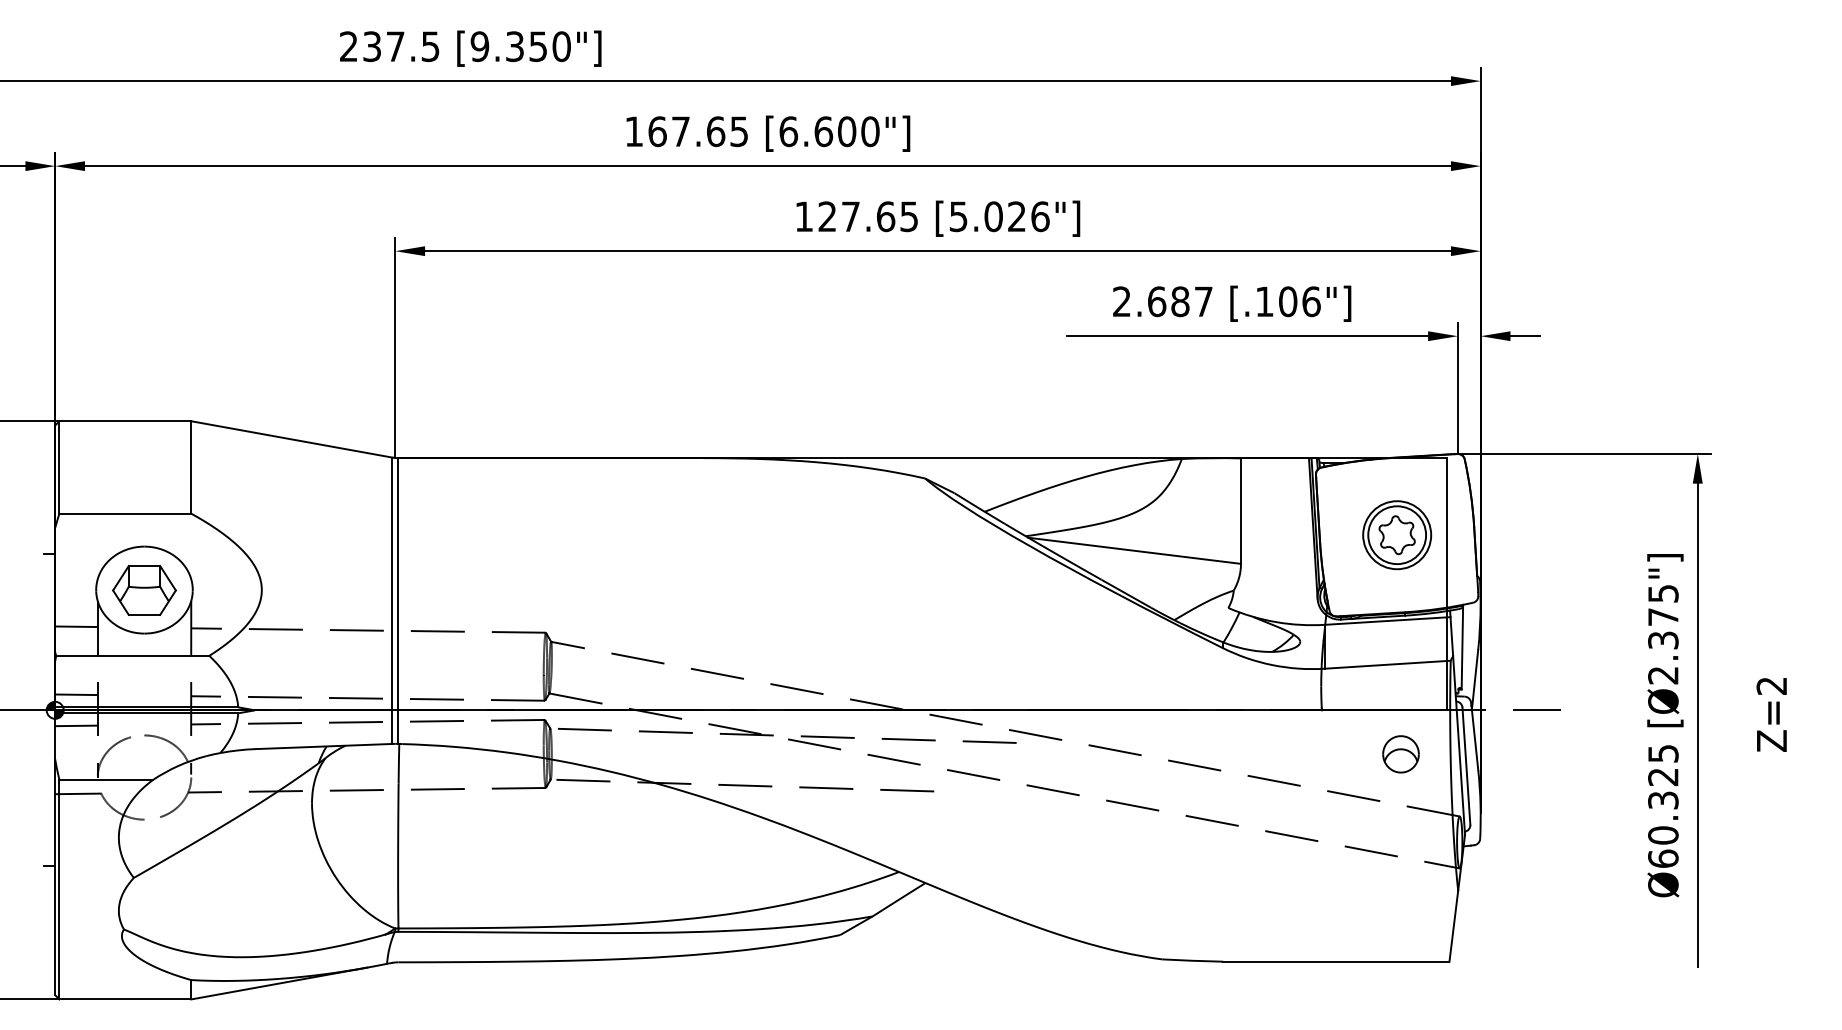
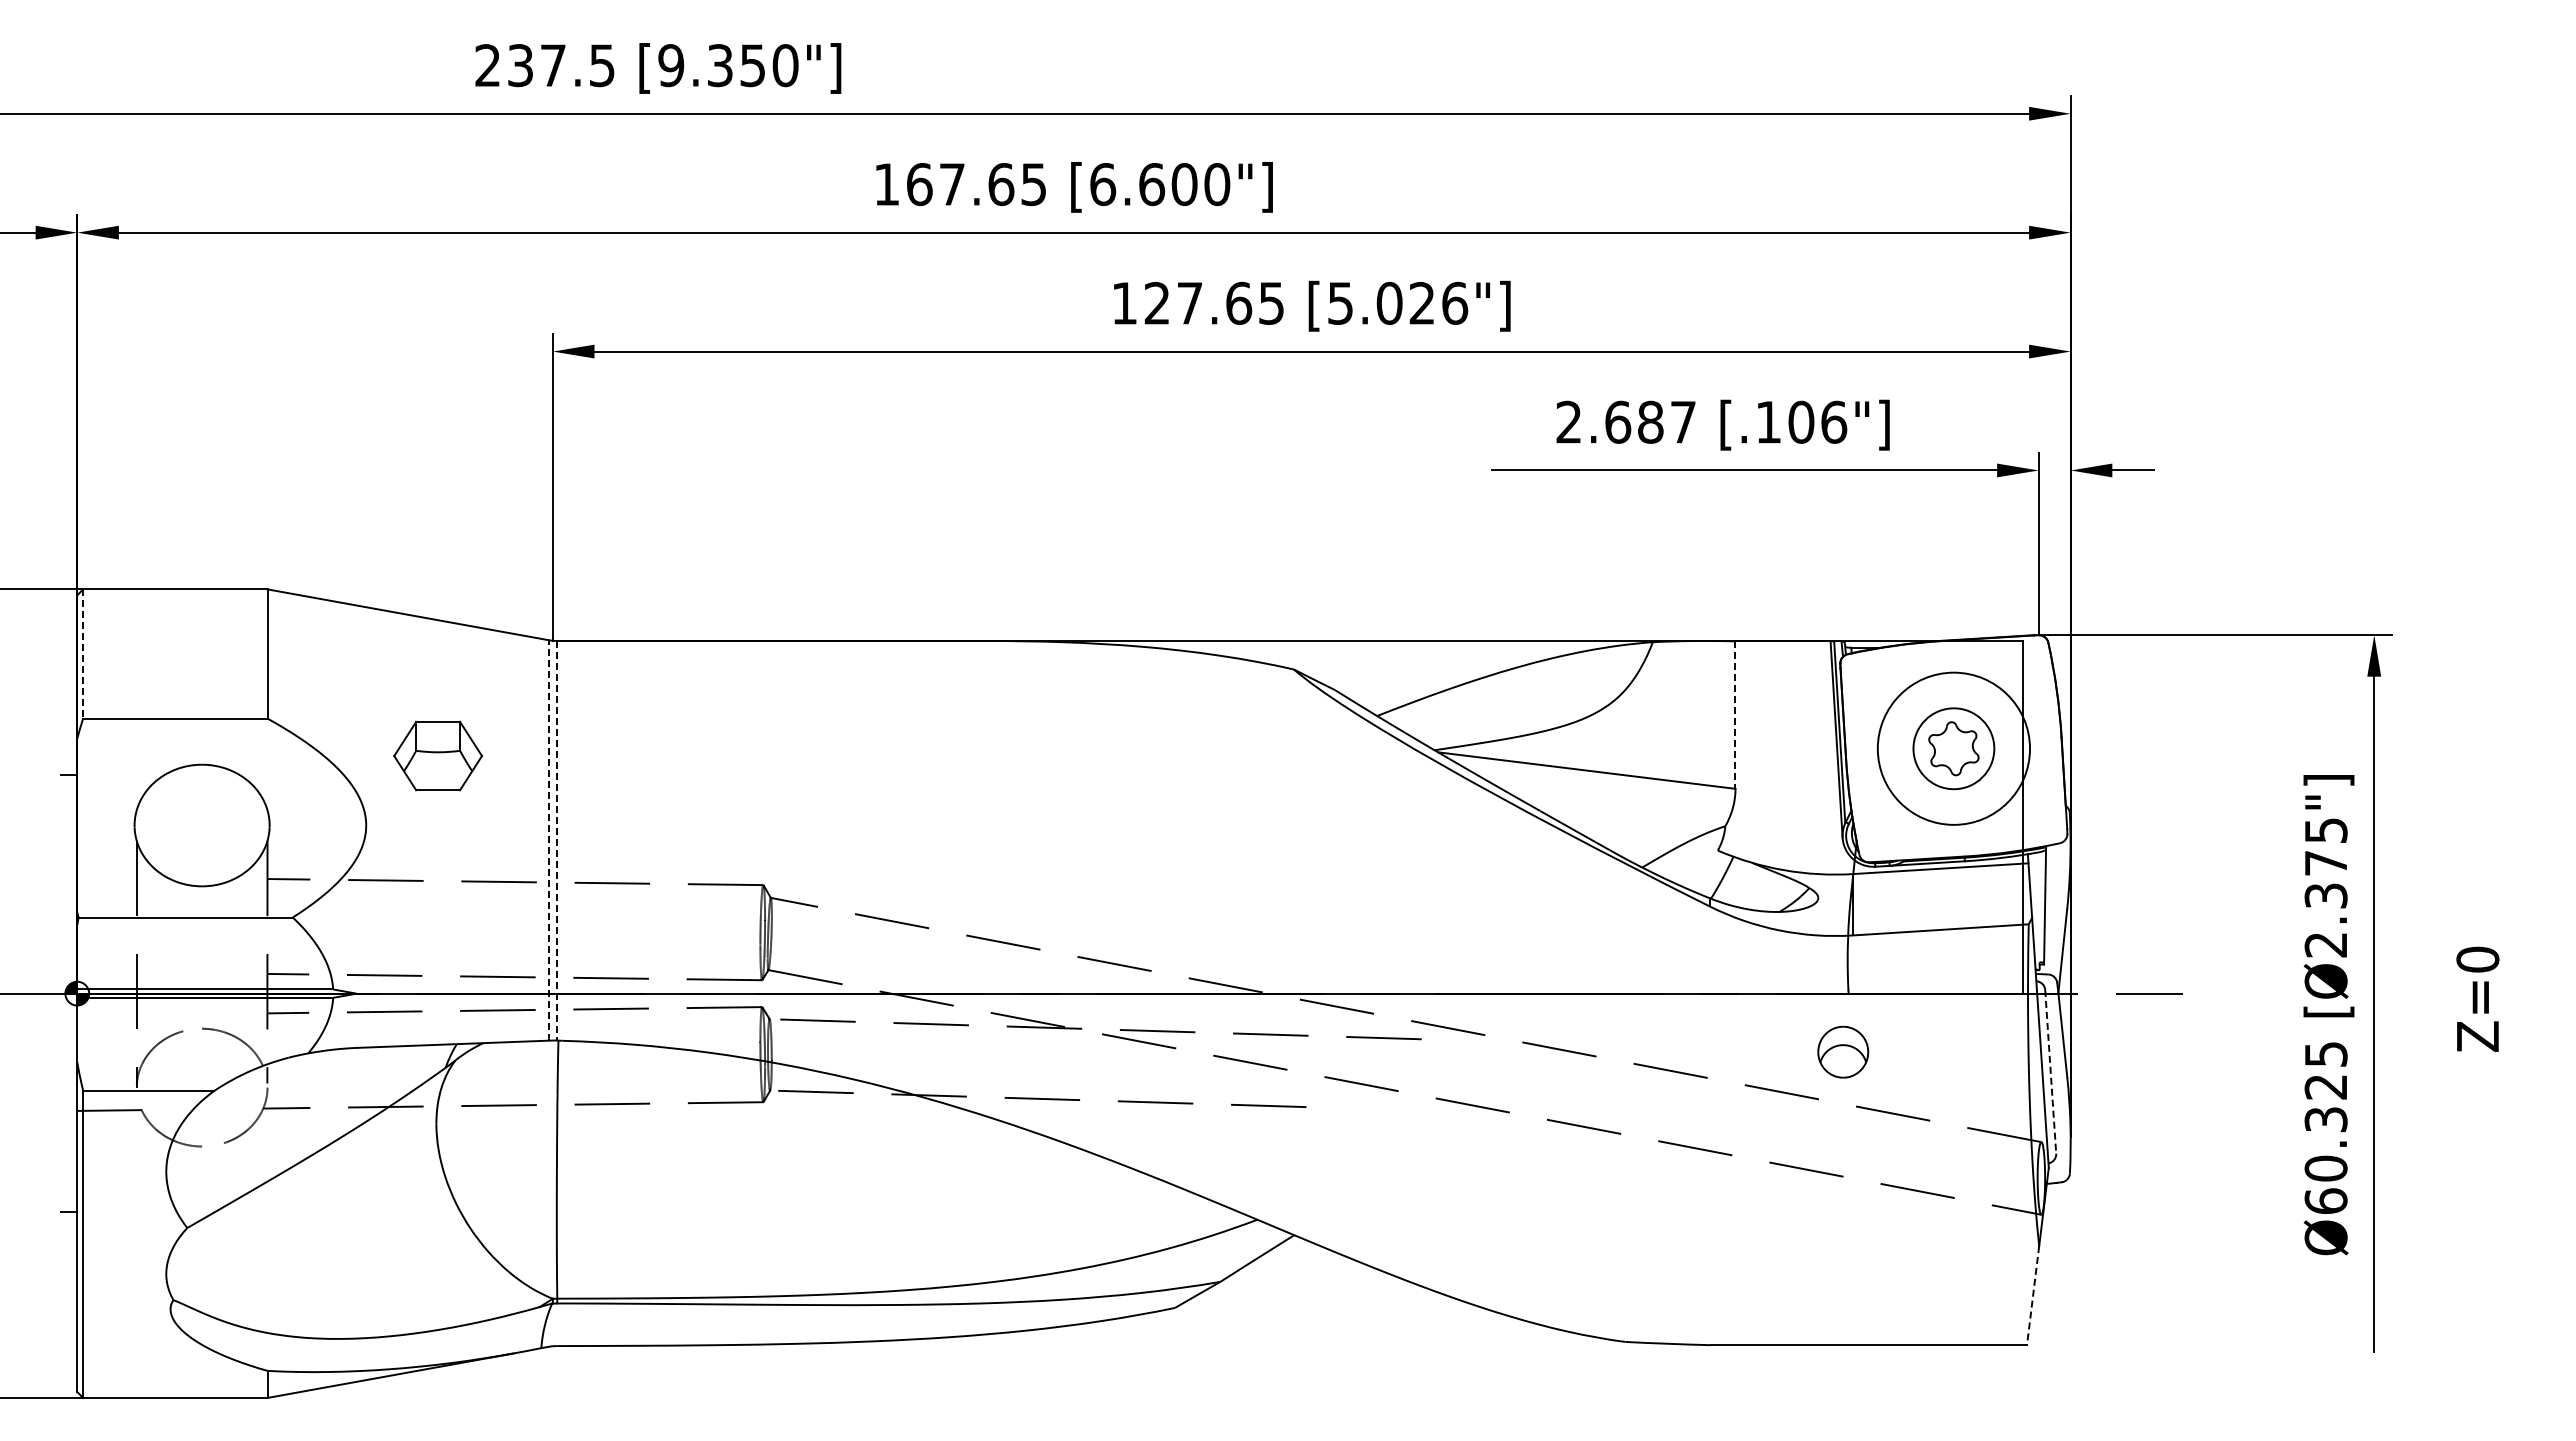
line: (59, 467) -> (83, 654), solid -> dashed
line: (1241, 511) -> (1735, 715), solid -> dashed
circle: (1396, 535) -> (1953, 748), size x1.6
part: (144, 590) -> (438, 755), moved
line: (392, 600) -> (548, 839), solid -> dashed
line: (398, 600) -> (557, 840), solid -> dashed
line: (76, 626) -> (106, 876), removed
text: (1771, 685) -> (2477, 959), Z=2 -> Z=0
line: (76, 694) -> (106, 971), removed
line: (76, 725) -> (106, 1015), removed
part: (1401, 753) -> (1843, 1051), moved
line: (1466, 766) -> (2050, 1071), solid -> dashed
line: (1454, 926) -> (2033, 1295), solid -> dashed

